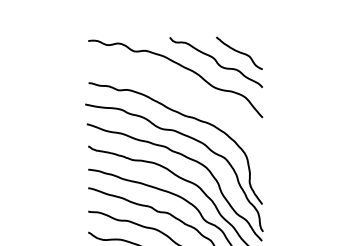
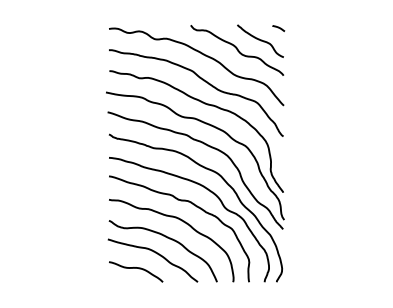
line: (257, 40) -> (278, 28), added
curve: (182, 93) -> (203, 81), added

